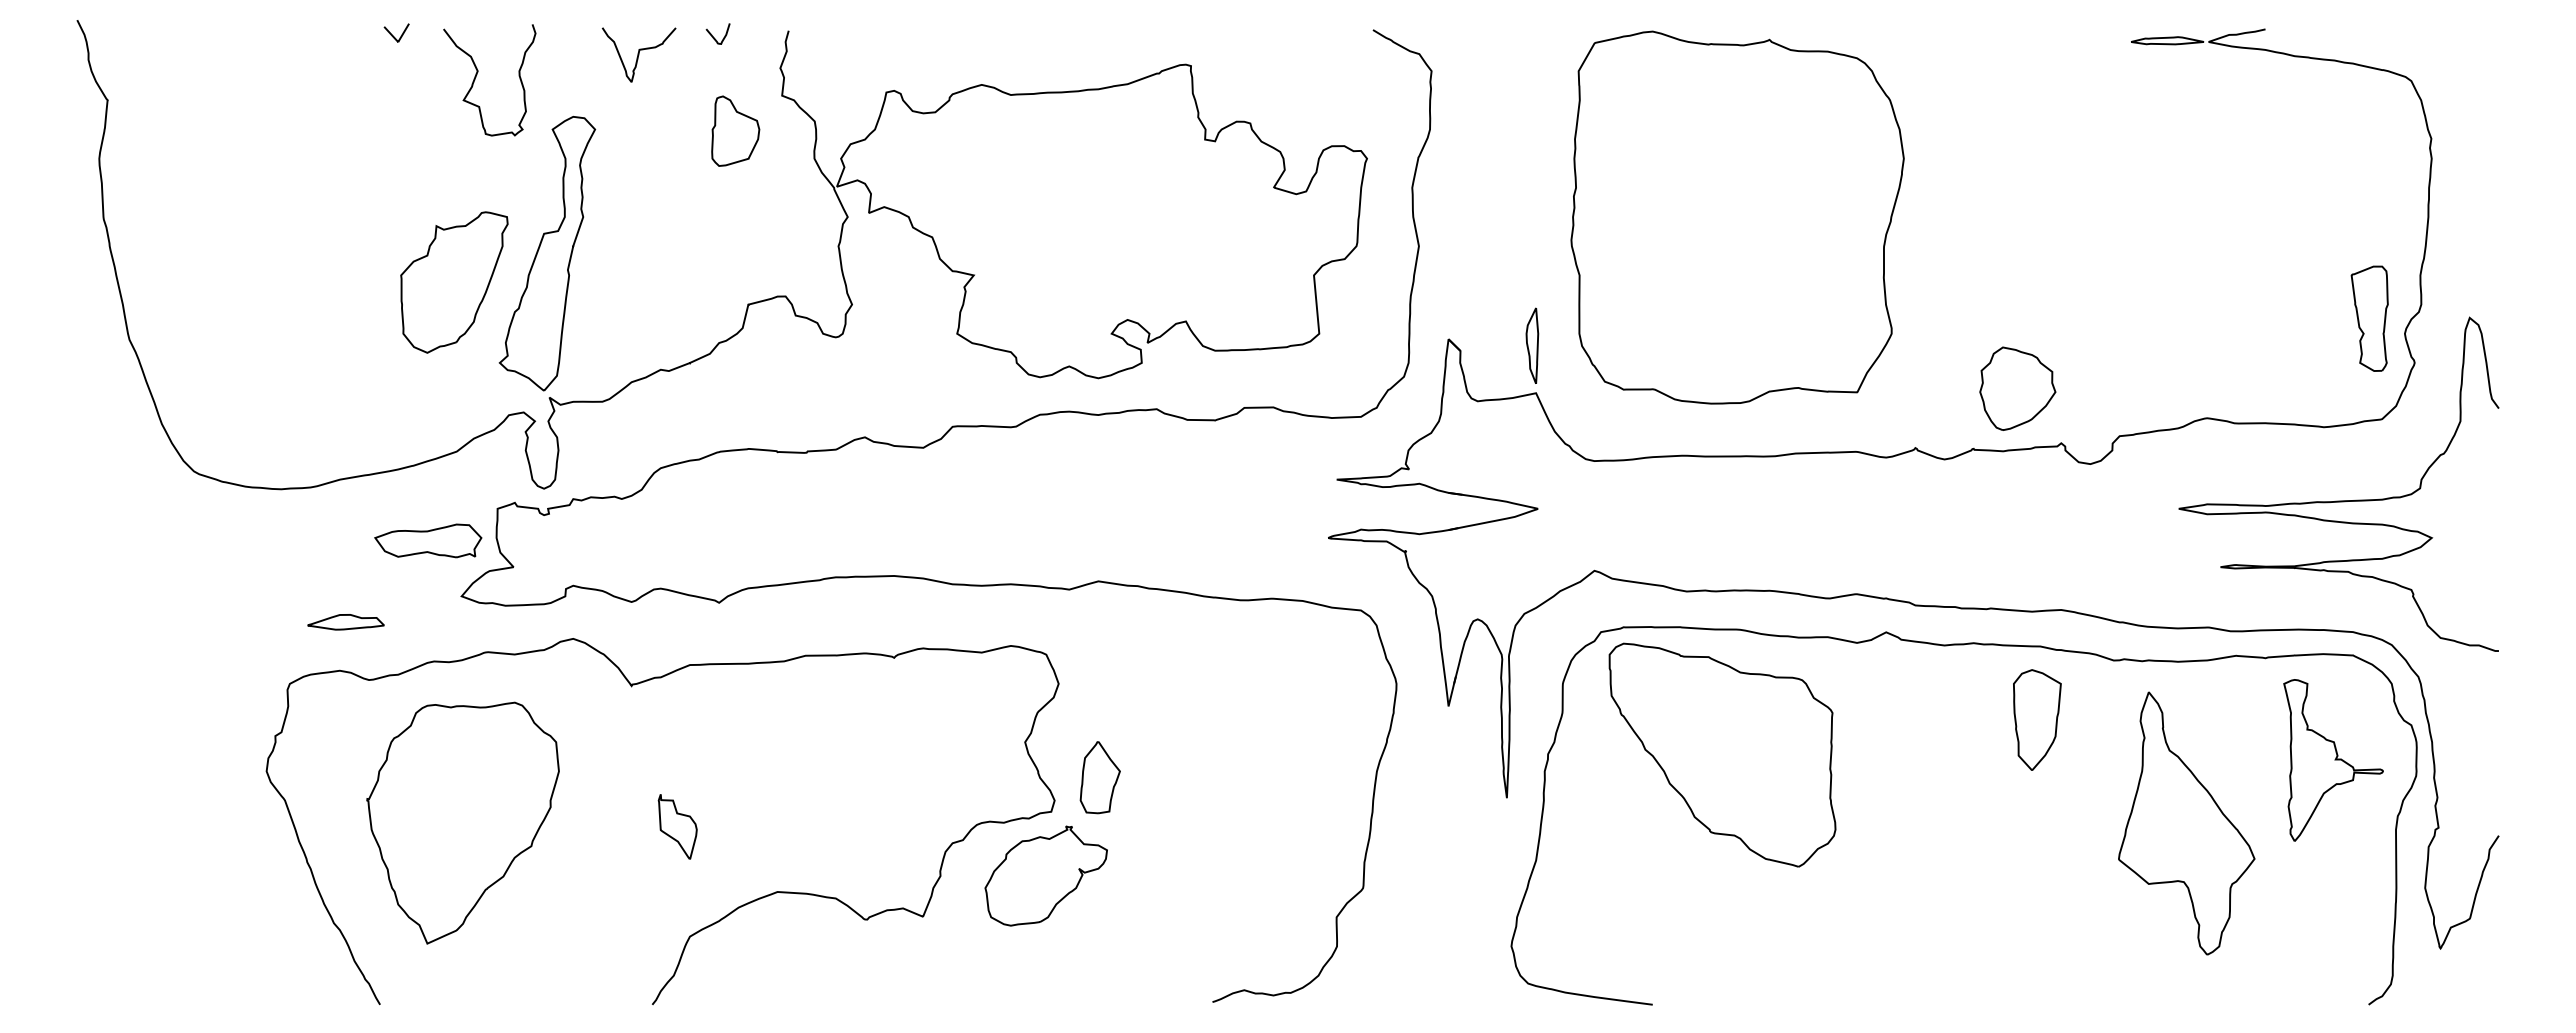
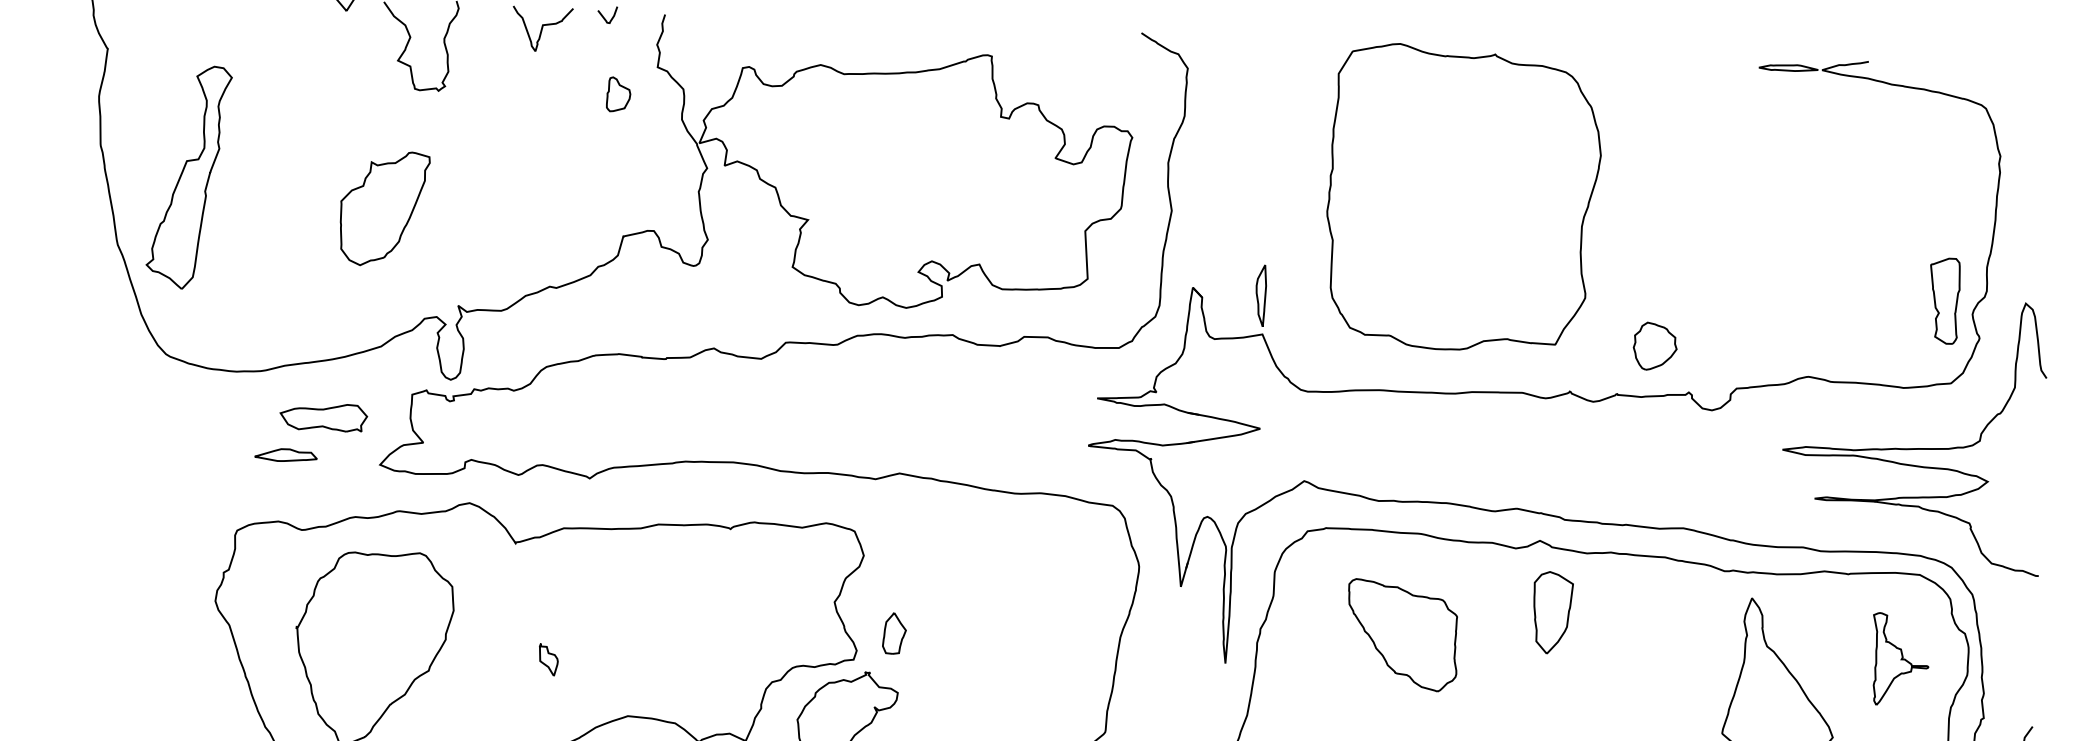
part: (735, 130) -> (618, 94), size x0.6
part: (1737, 217) -> (1463, 198), moved
part: (547, 253) -> (189, 177), moved
part: (2017, 388) -> (1654, 346), size x0.7
part: (428, 540) -> (323, 416), moved
part: (345, 622) -> (285, 455), moved
part: (2037, 719) -> (1552, 612), moved
part: (1722, 754) -> (1402, 635), size x0.6
part: (2333, 760) -> (1900, 659), size x0.7
part: (1099, 777) -> (894, 633), size x0.7
part: (677, 826) -> (548, 659), size x0.6

